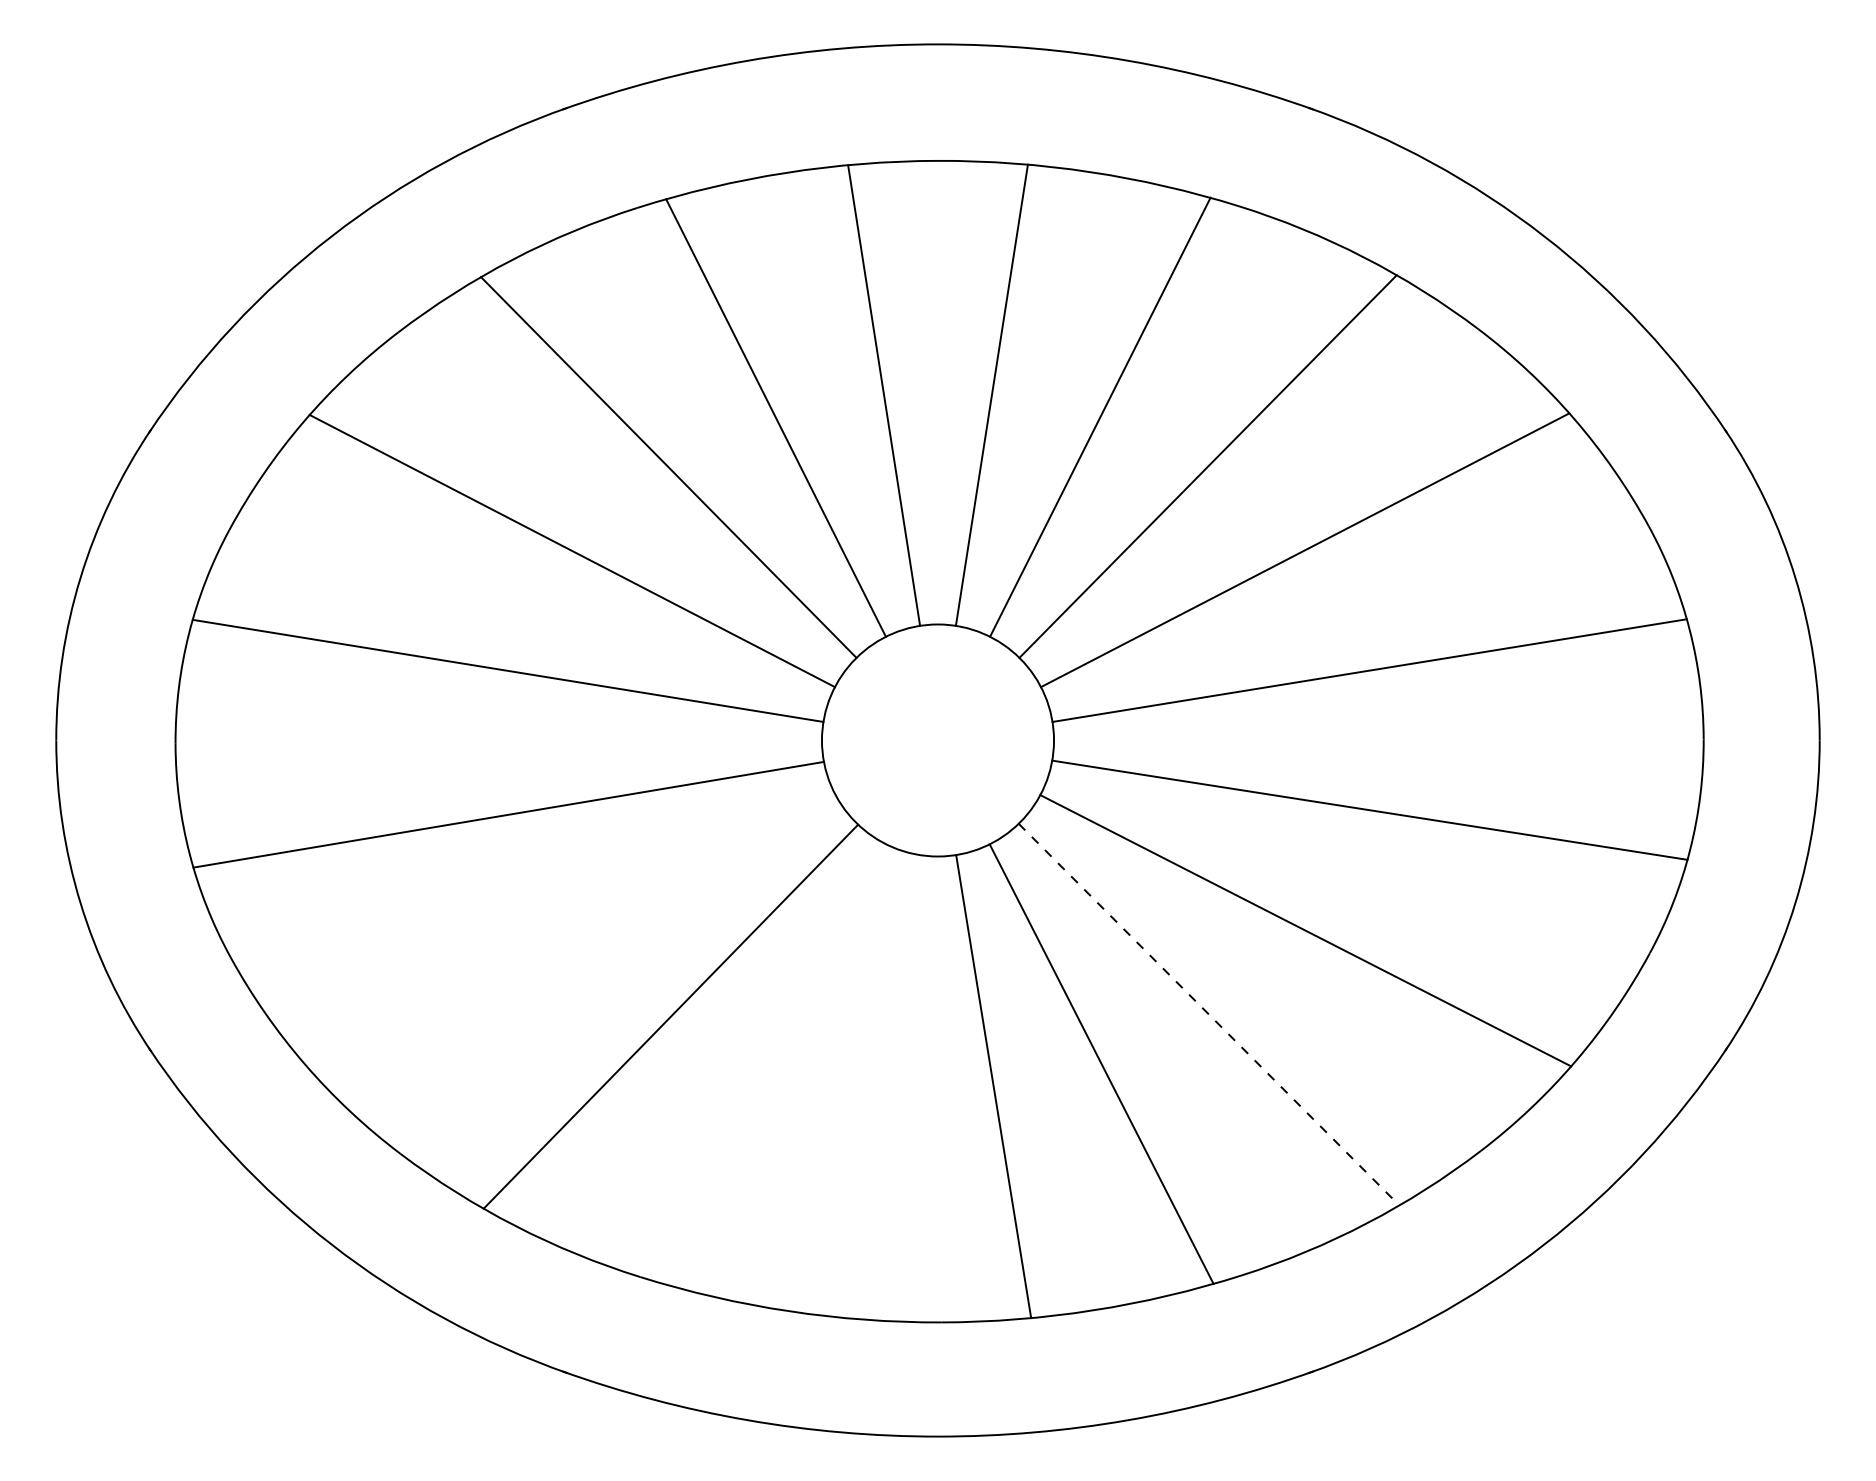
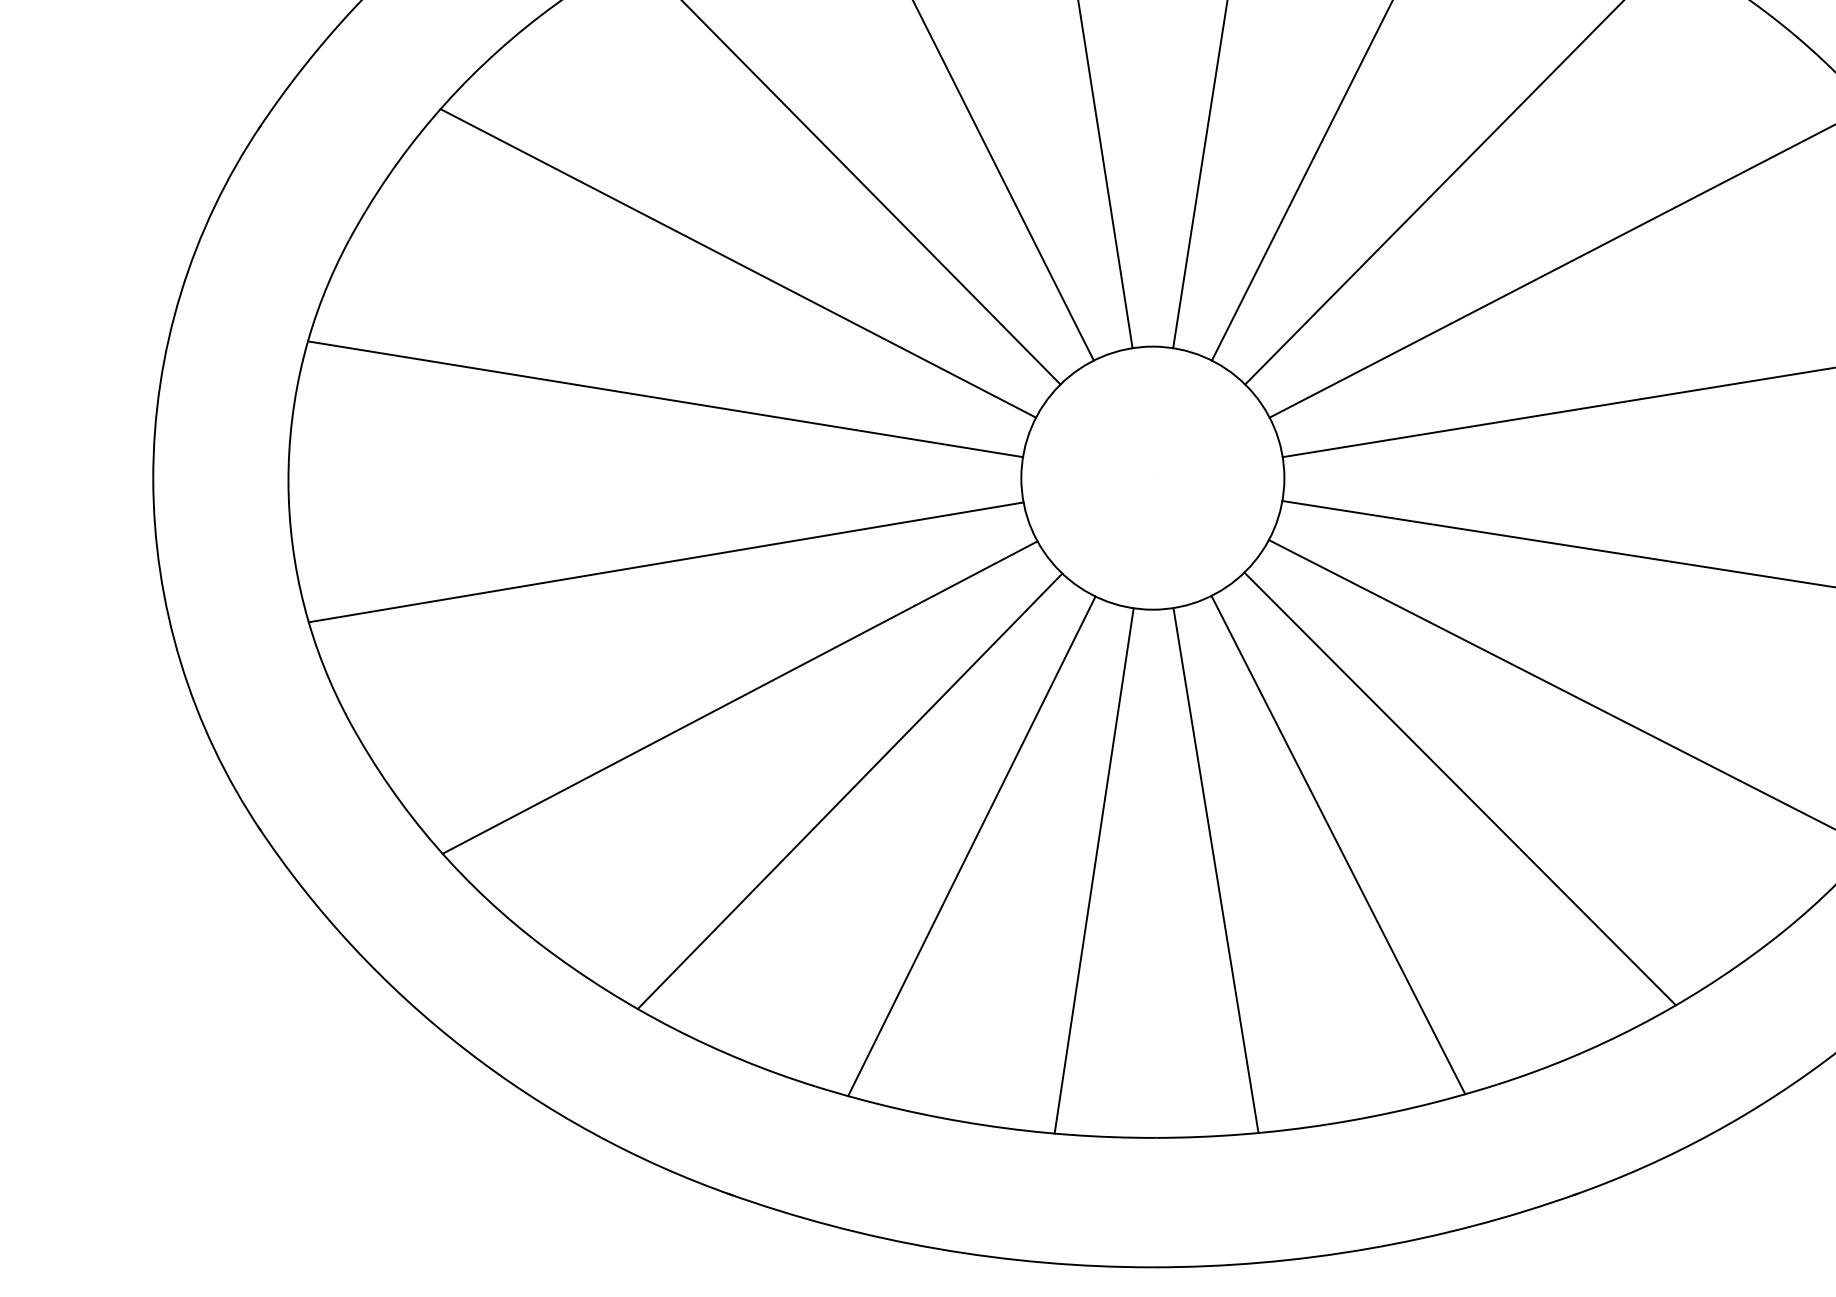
line: (573, 933) -> (739, 696), added
line: (1209, 1014) -> (1460, 788), dashed -> solid
line: (778, 1064) -> (972, 845), added
line: (886, 1086) -> (1094, 870), added

